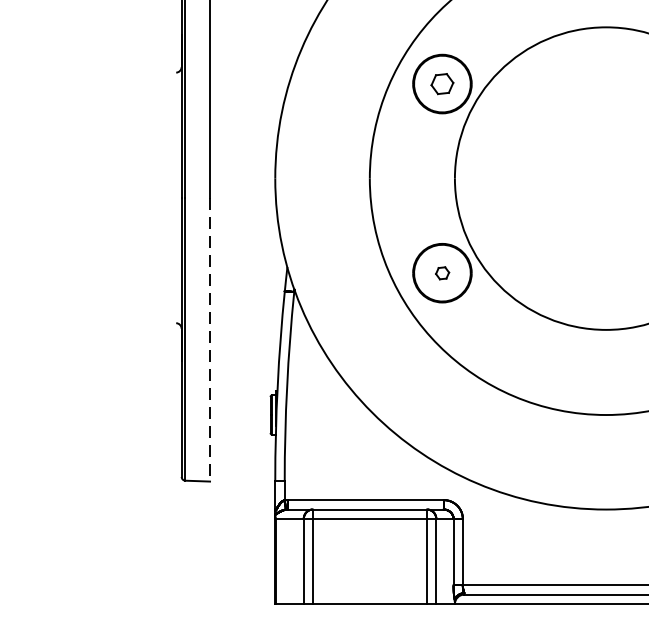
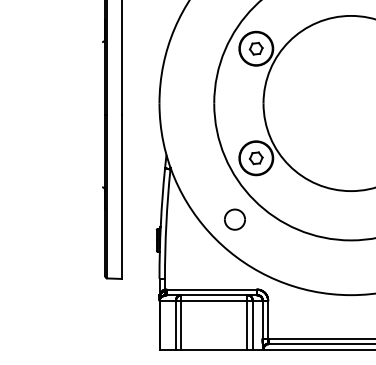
part: (442, 273) -> (256, 158), size x1.67
line: (209, 340) -> (121, 197), dashed -> solid
part: (404, 378) -> (234, 219), added

